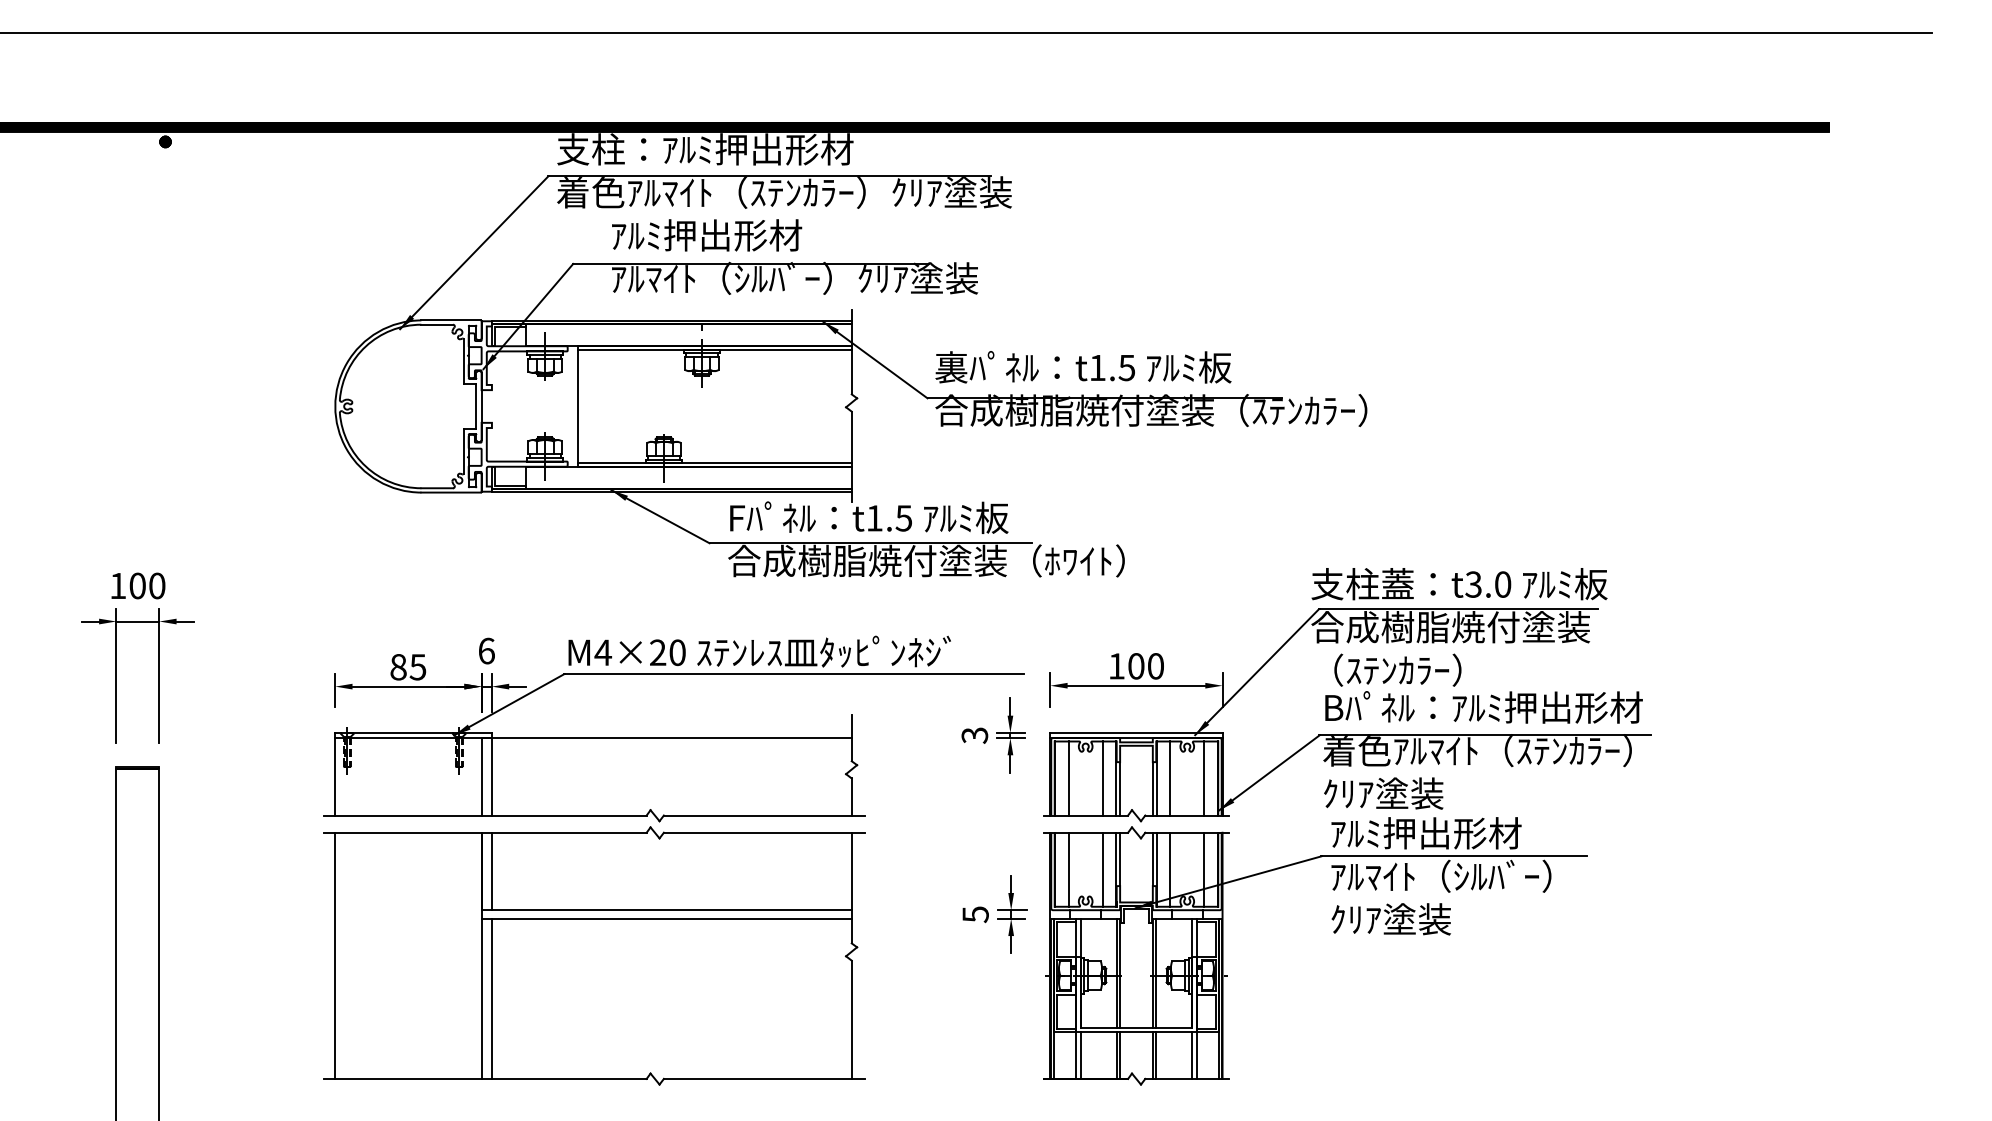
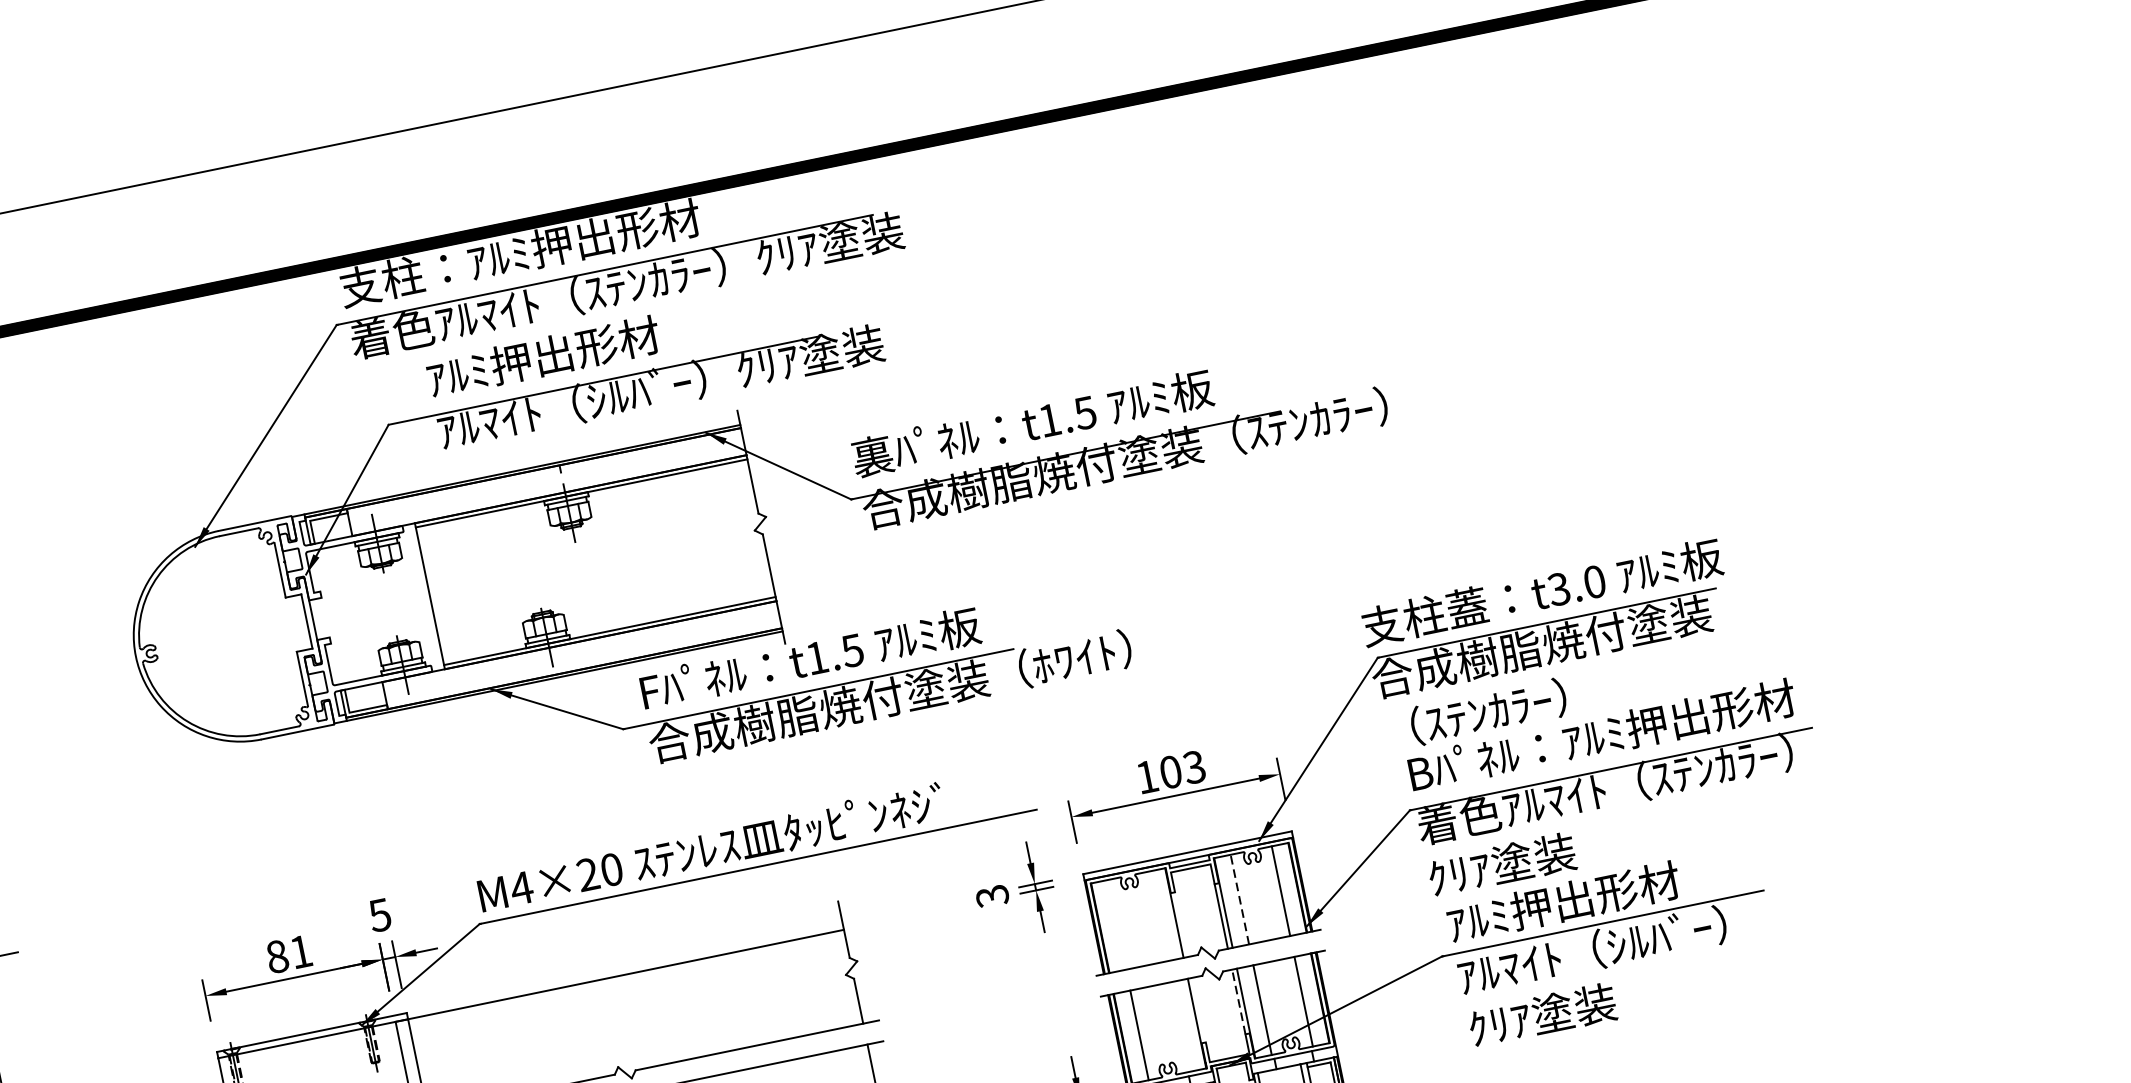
text: (486, 650) -> (379, 914), 6 -> 5
text: (1155, 666) -> (1194, 767), 100 -> 103
text: (417, 667) -> (300, 952), 85 -> 81
line: (1068, 778) -> (1116, 924), removed
line: (1102, 778) -> (1157, 916), removed
line: (1170, 778) -> (1240, 899), solid -> dashed
line: (1120, 788) -> (1182, 924), removed
line: (1120, 859) -> (1199, 1010), removed
line: (1152, 859) -> (1238, 1002), solid -> dashed
line: (1102, 869) -> (1180, 1026), removed

